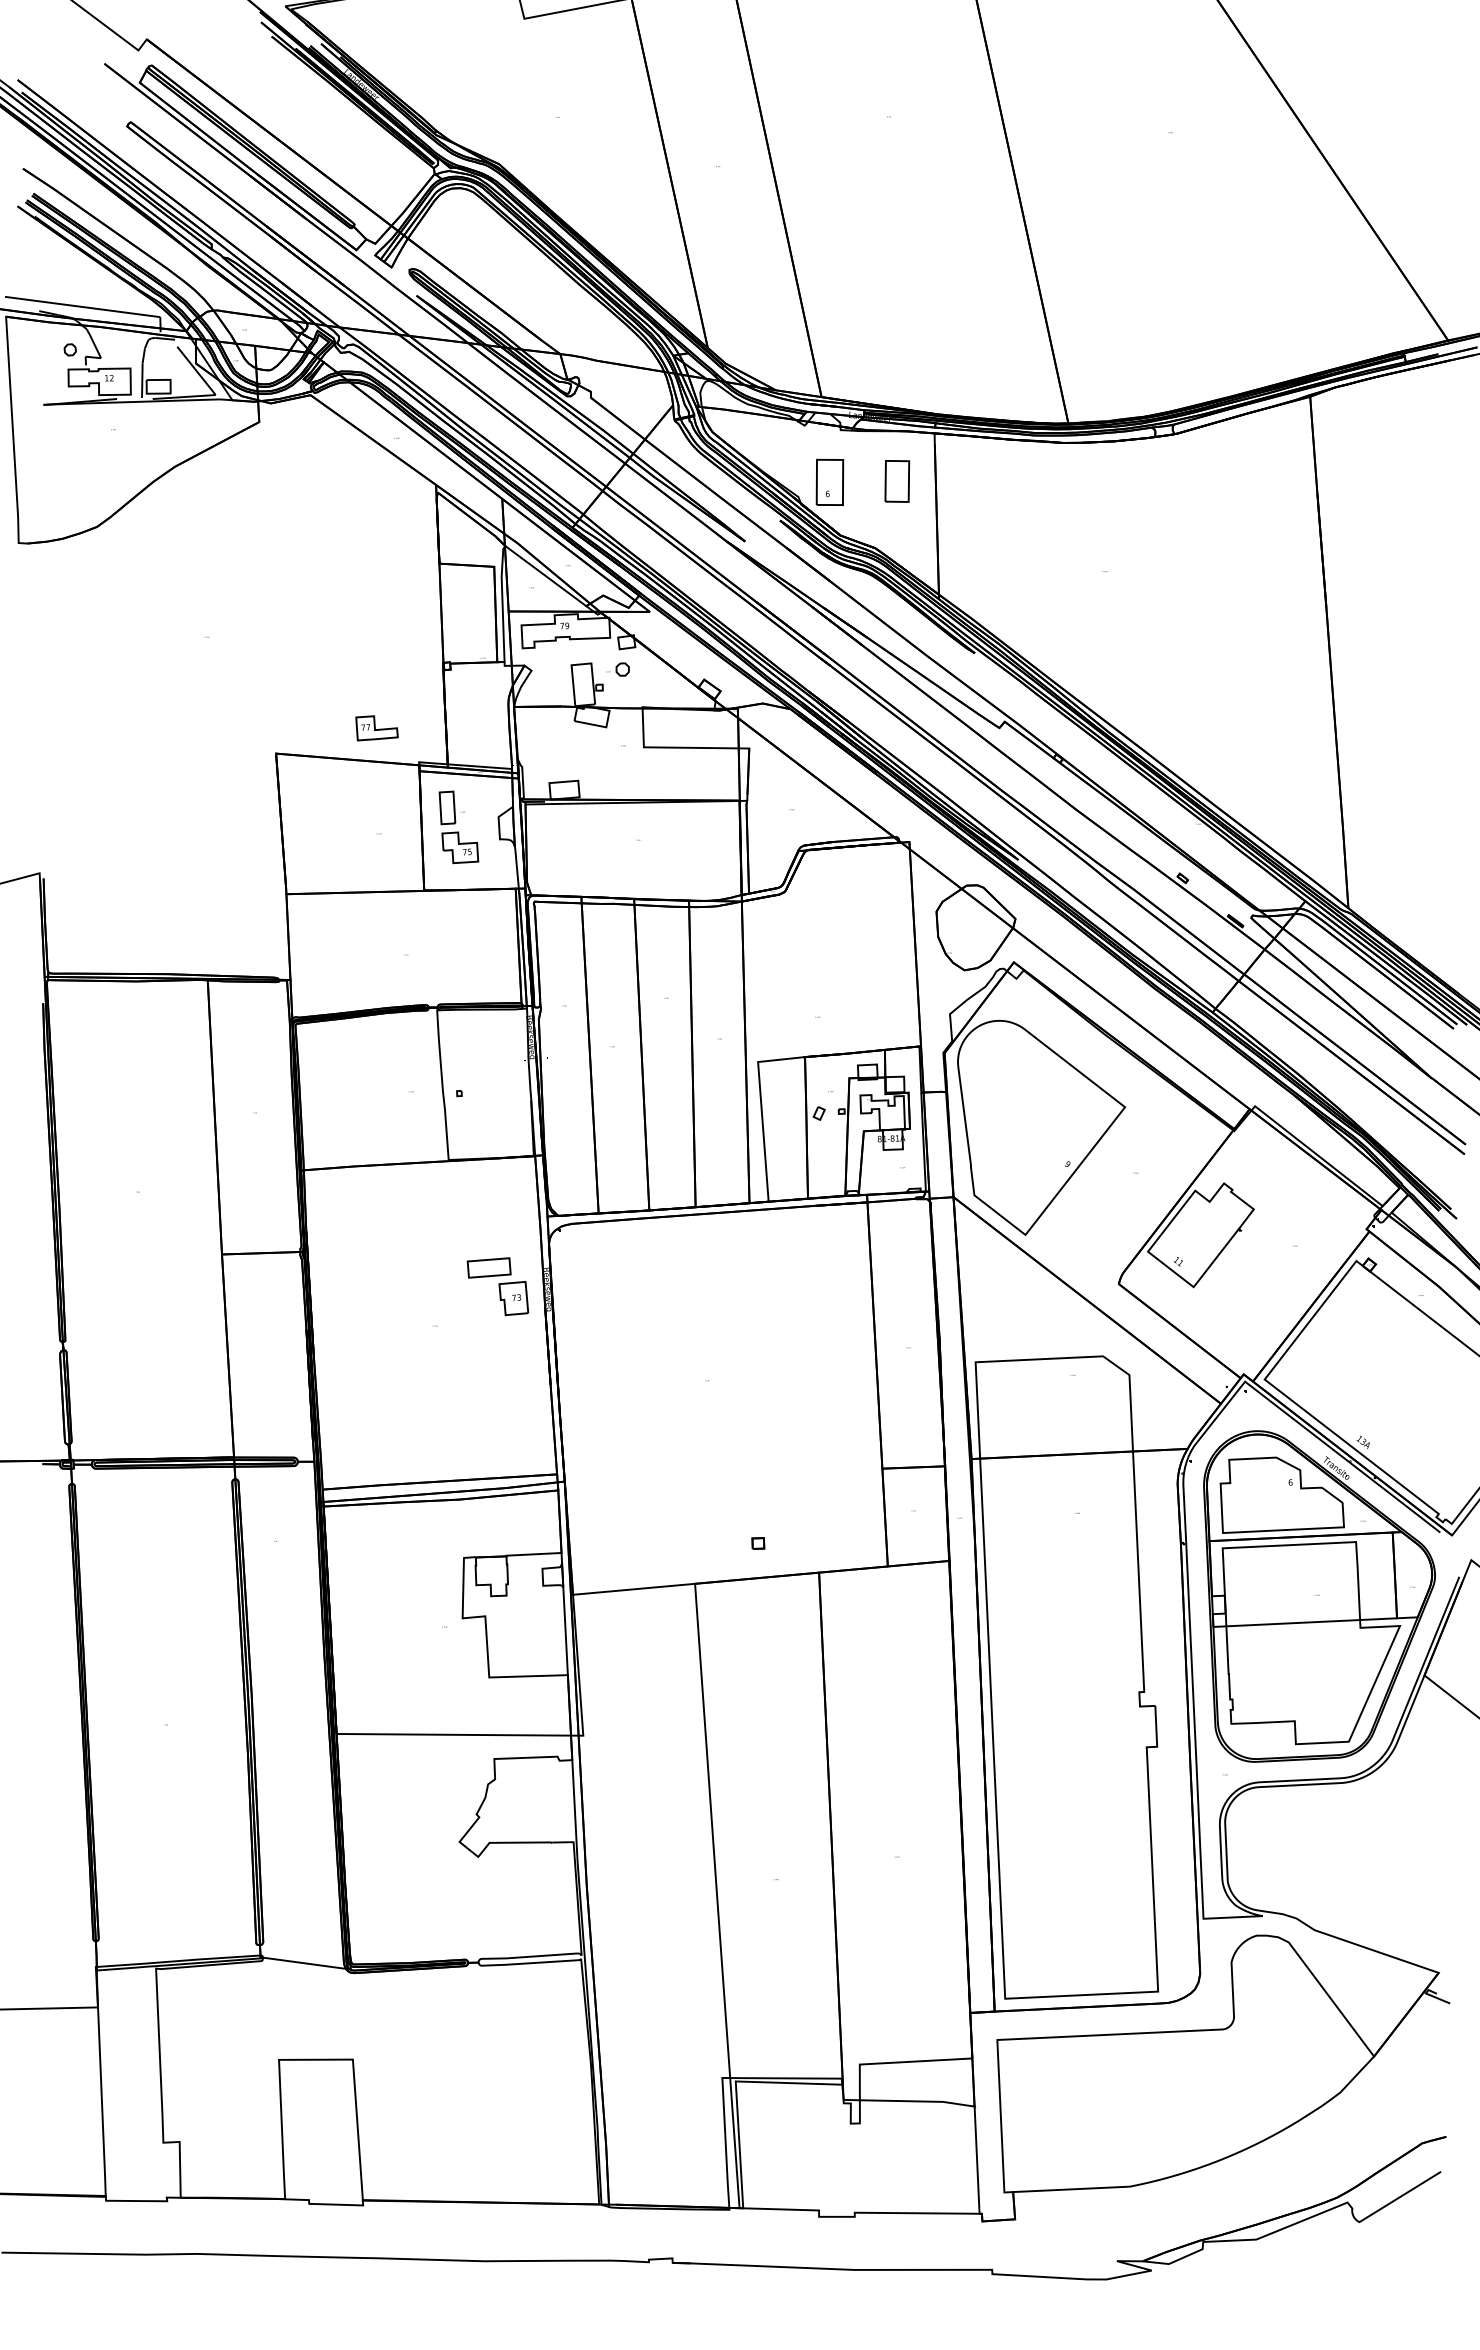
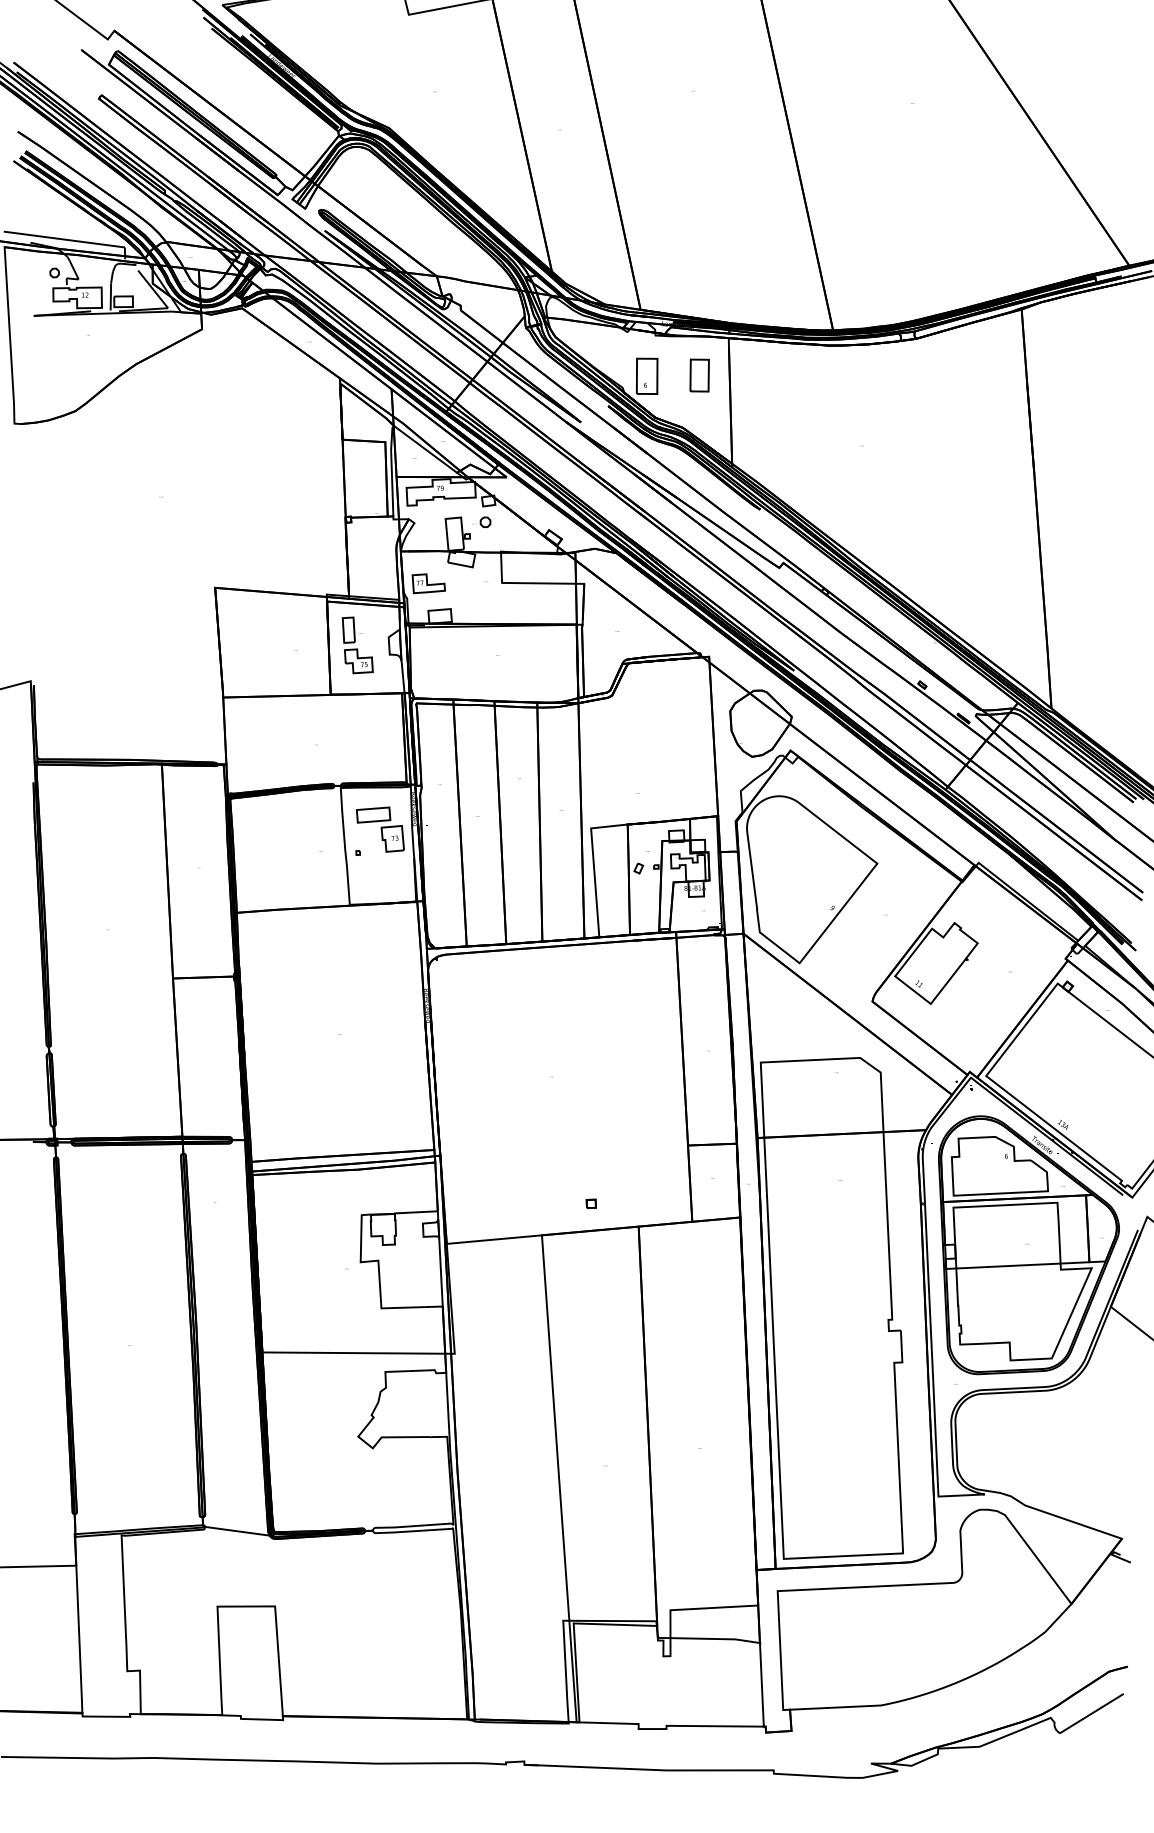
part: (376, 728) -> (428, 583), moved
part: (497, 1286) -> (380, 829), moved

